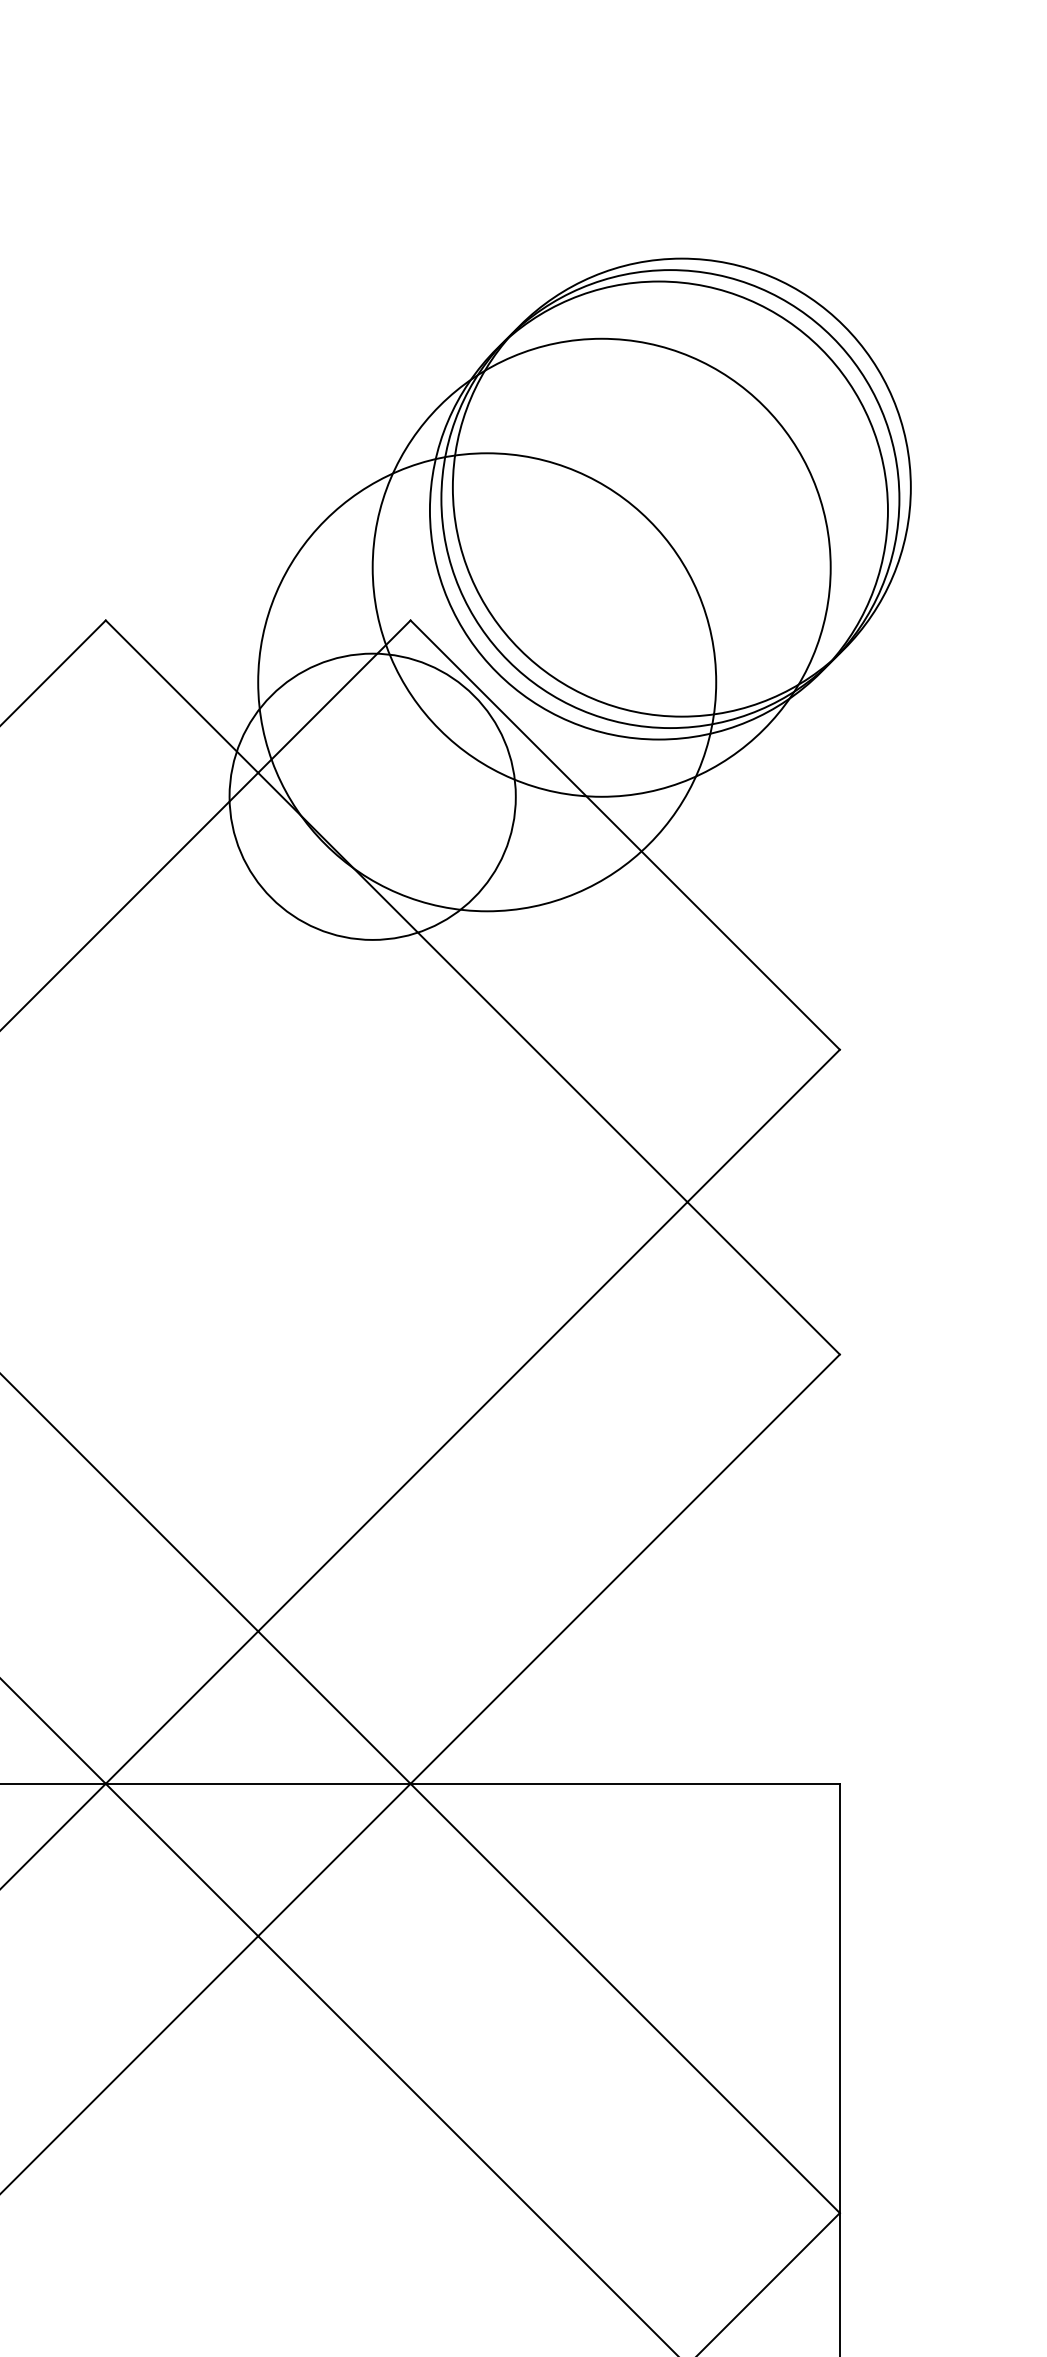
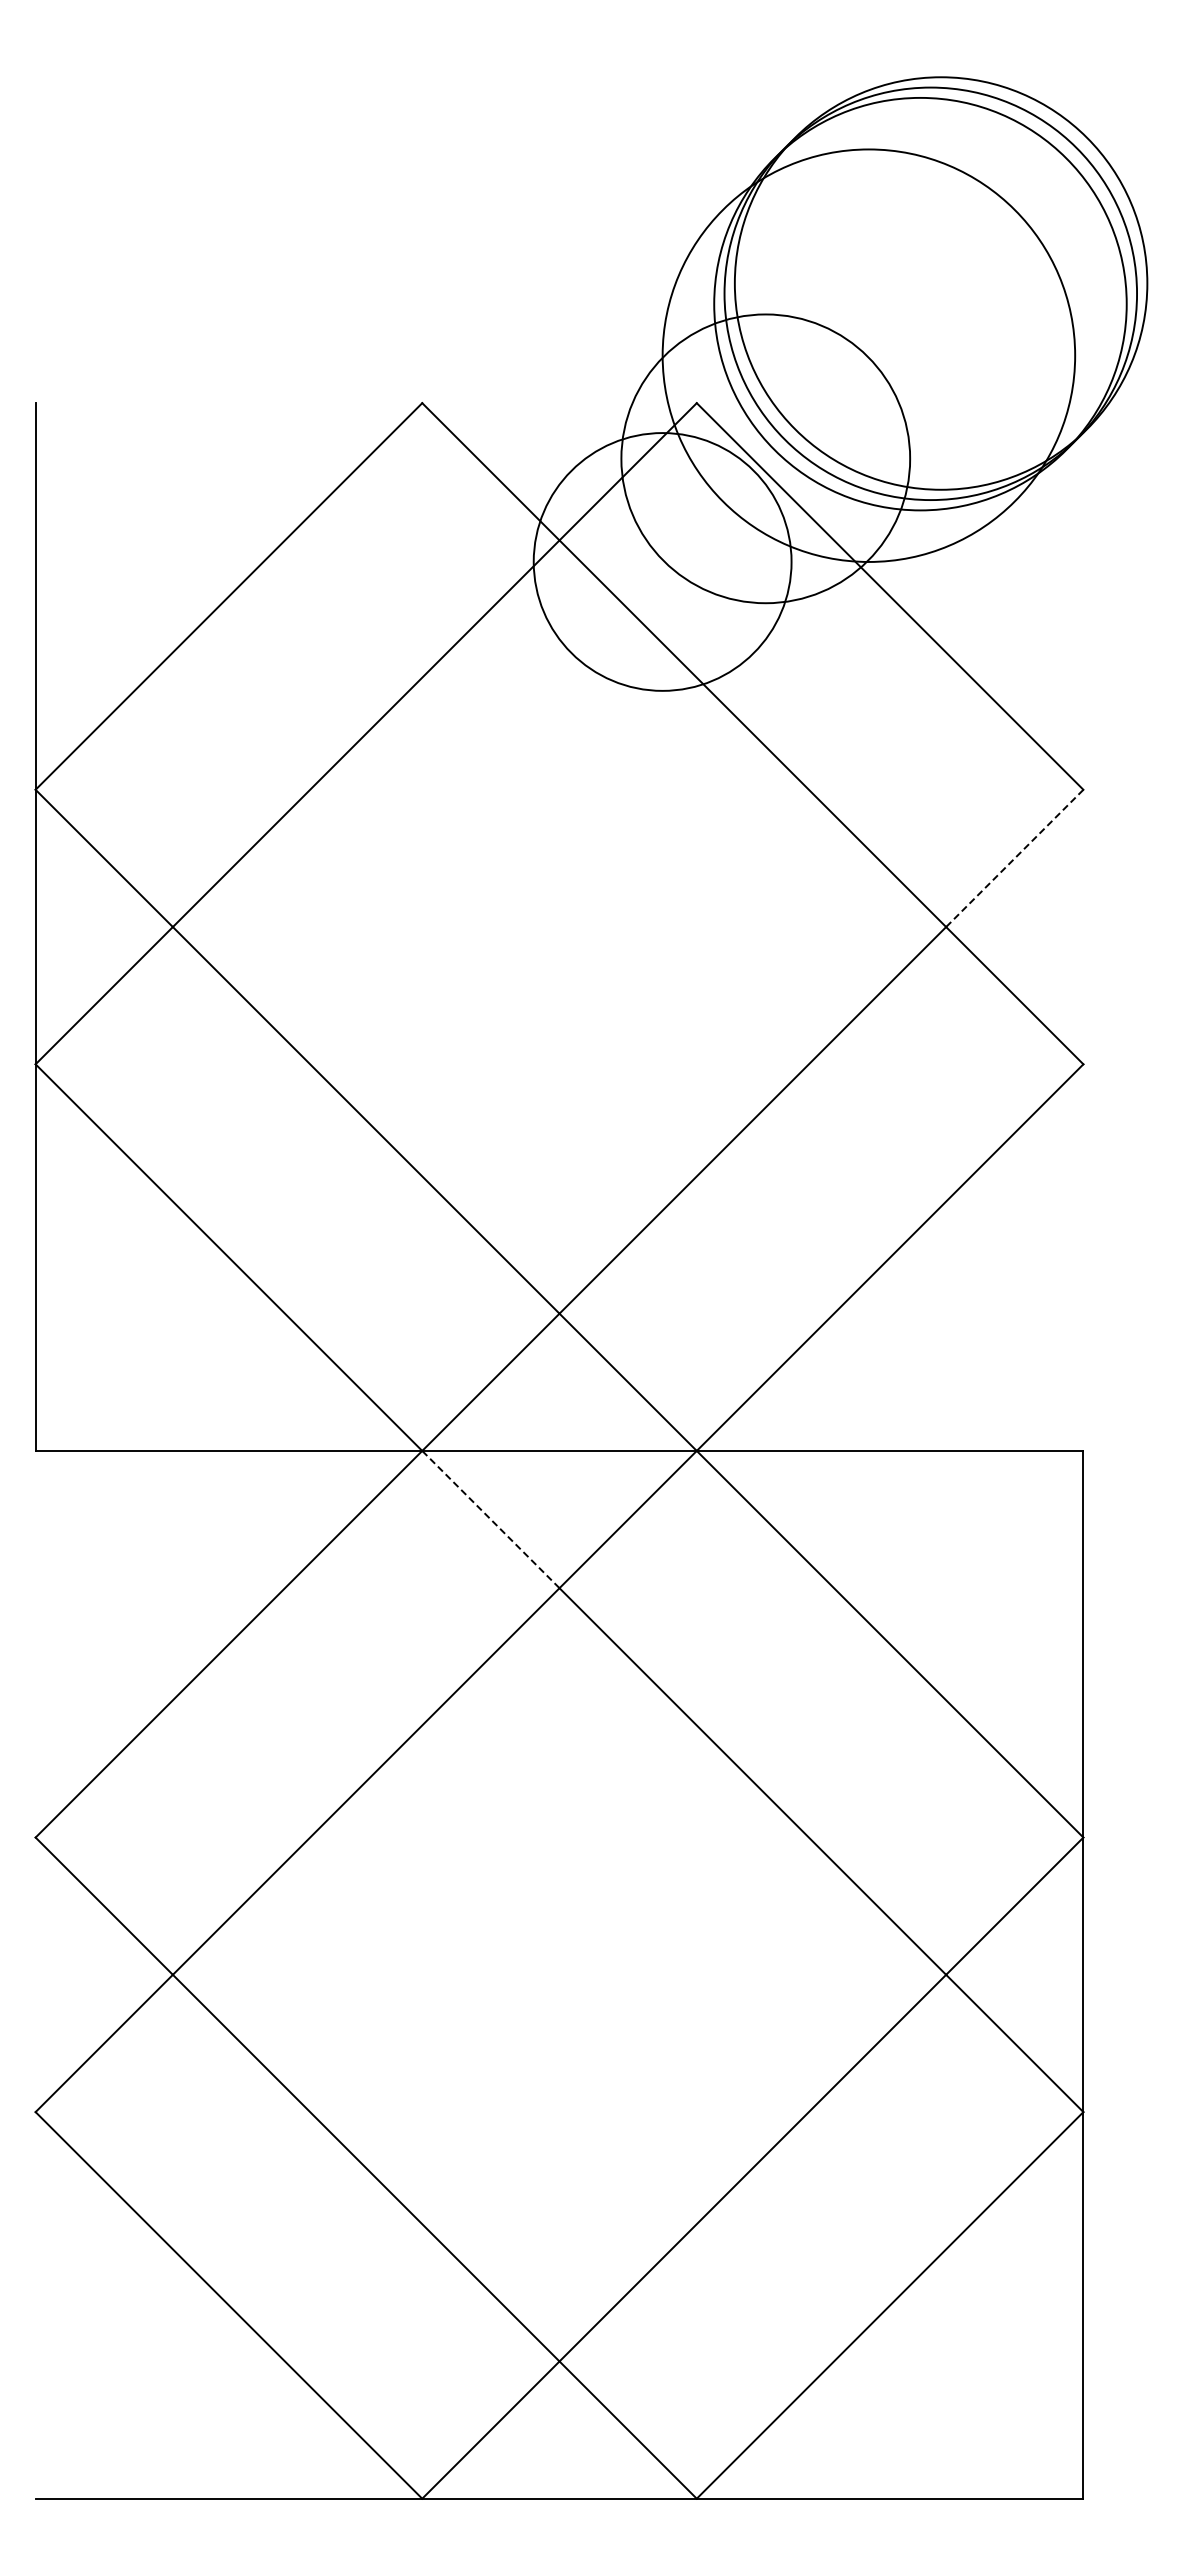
circle: (486, 681) -> (765, 458), size x0.7
line: (763, 1126) -> (1014, 858), solid -> dashed
line: (181, 1859) -> (490, 1519), solid -> dashed

